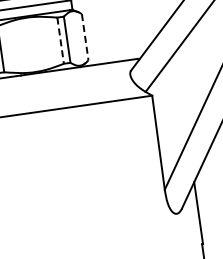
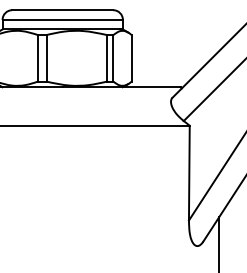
line: (85, 37) -> (131, 58), dashed -> solid
line: (60, 40) -> (106, 58), dashed -> solid

